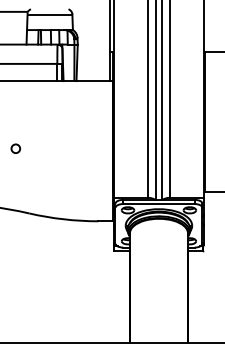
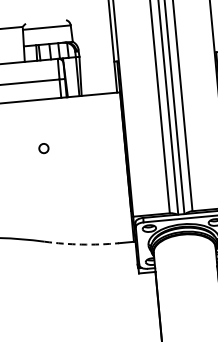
circle: (15, 148) -> (43, 148), moved
arc: (63, 219) -> (81, 244), solid -> dashed

